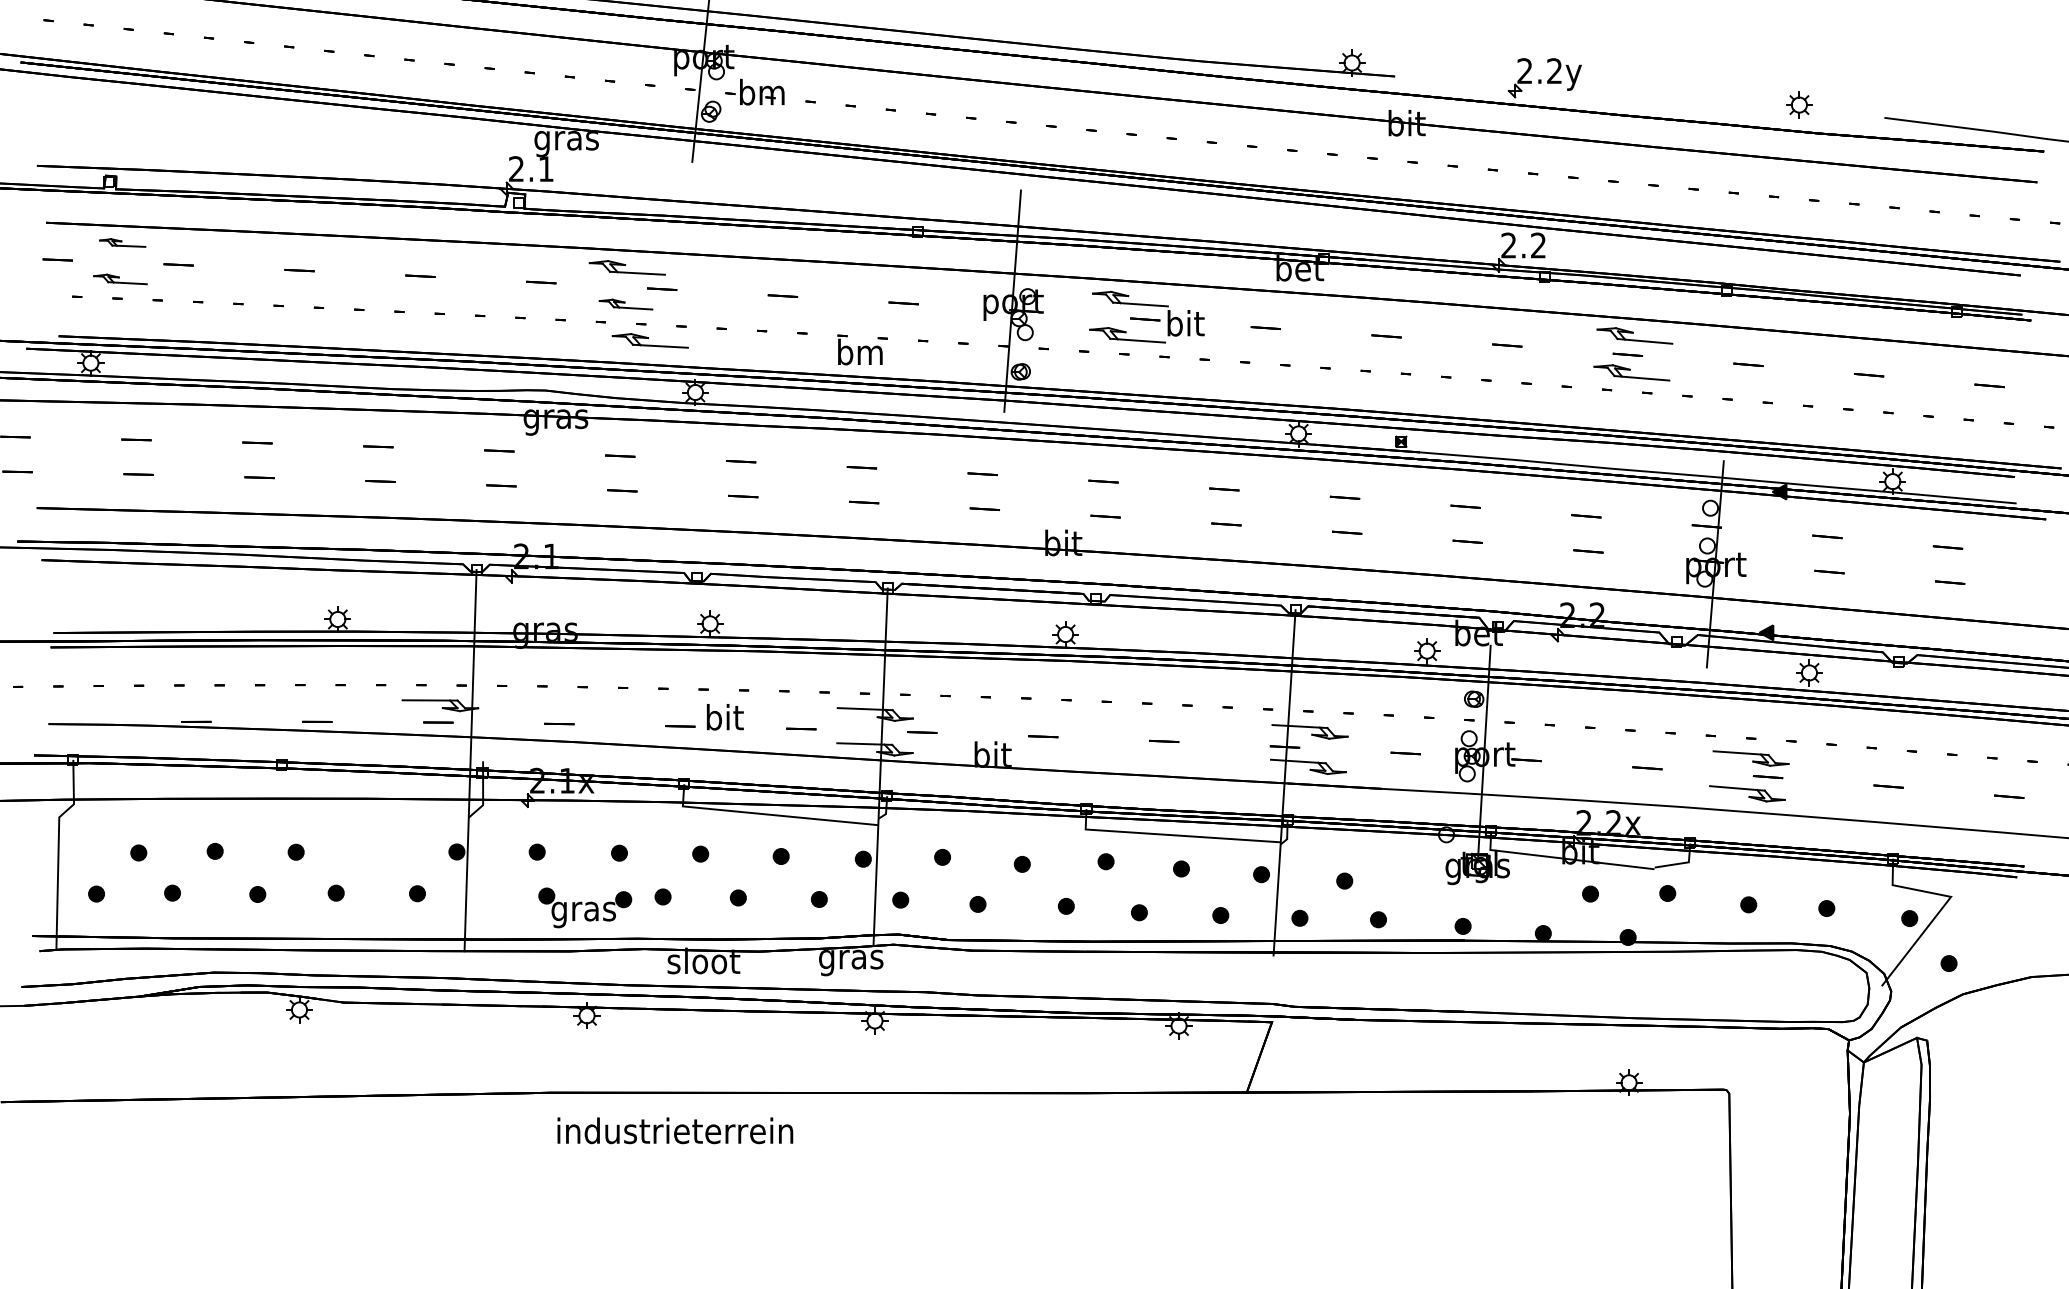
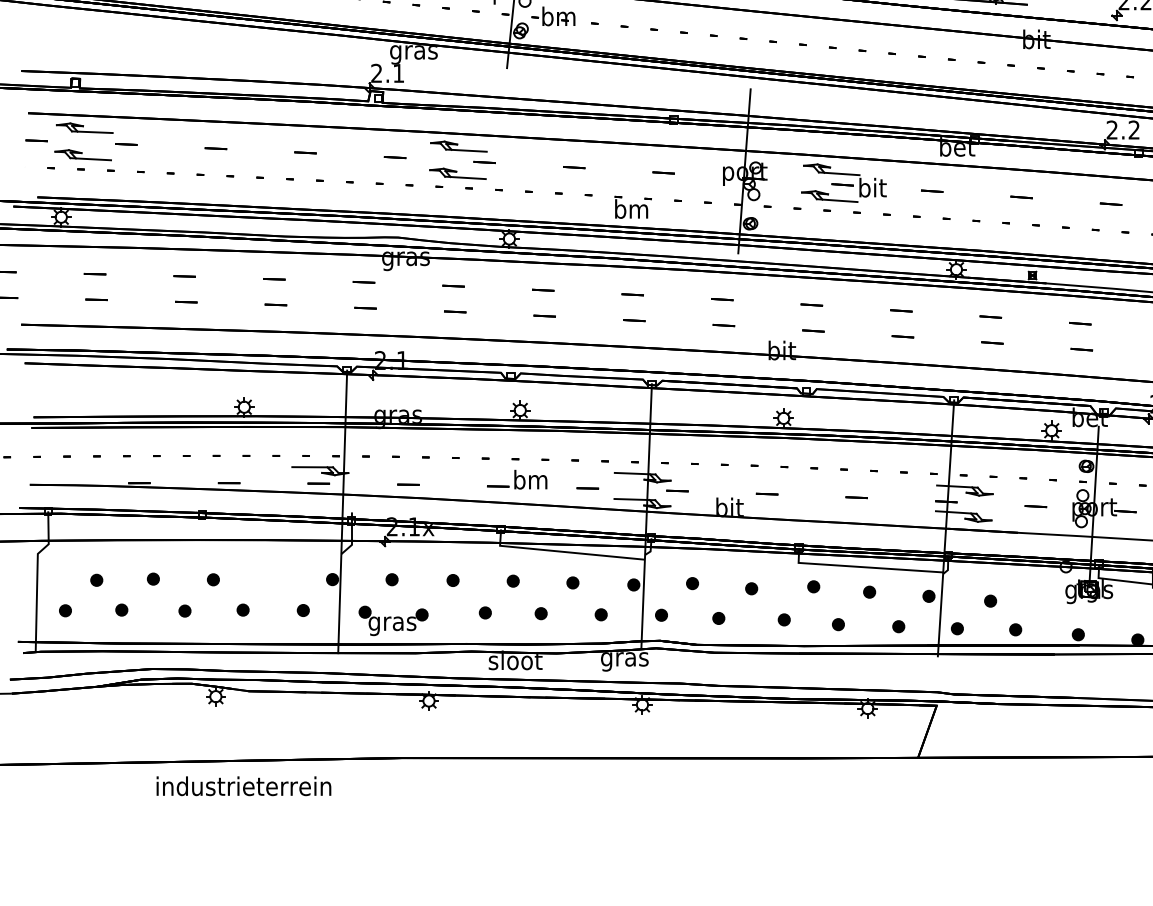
part: (122, 242) -> (84, 127), size x1.67
part: (120, 279) -> (83, 155), size x1.43
part: (625, 304) -> (457, 173), size x1.43
part: (649, 340) -> (475, 200), removed
text: (724, 717) -> (530, 479), bit -> bm
part: (585, 907) -> (393, 620), moved
text: (675, 1130) -> (244, 786), moved

